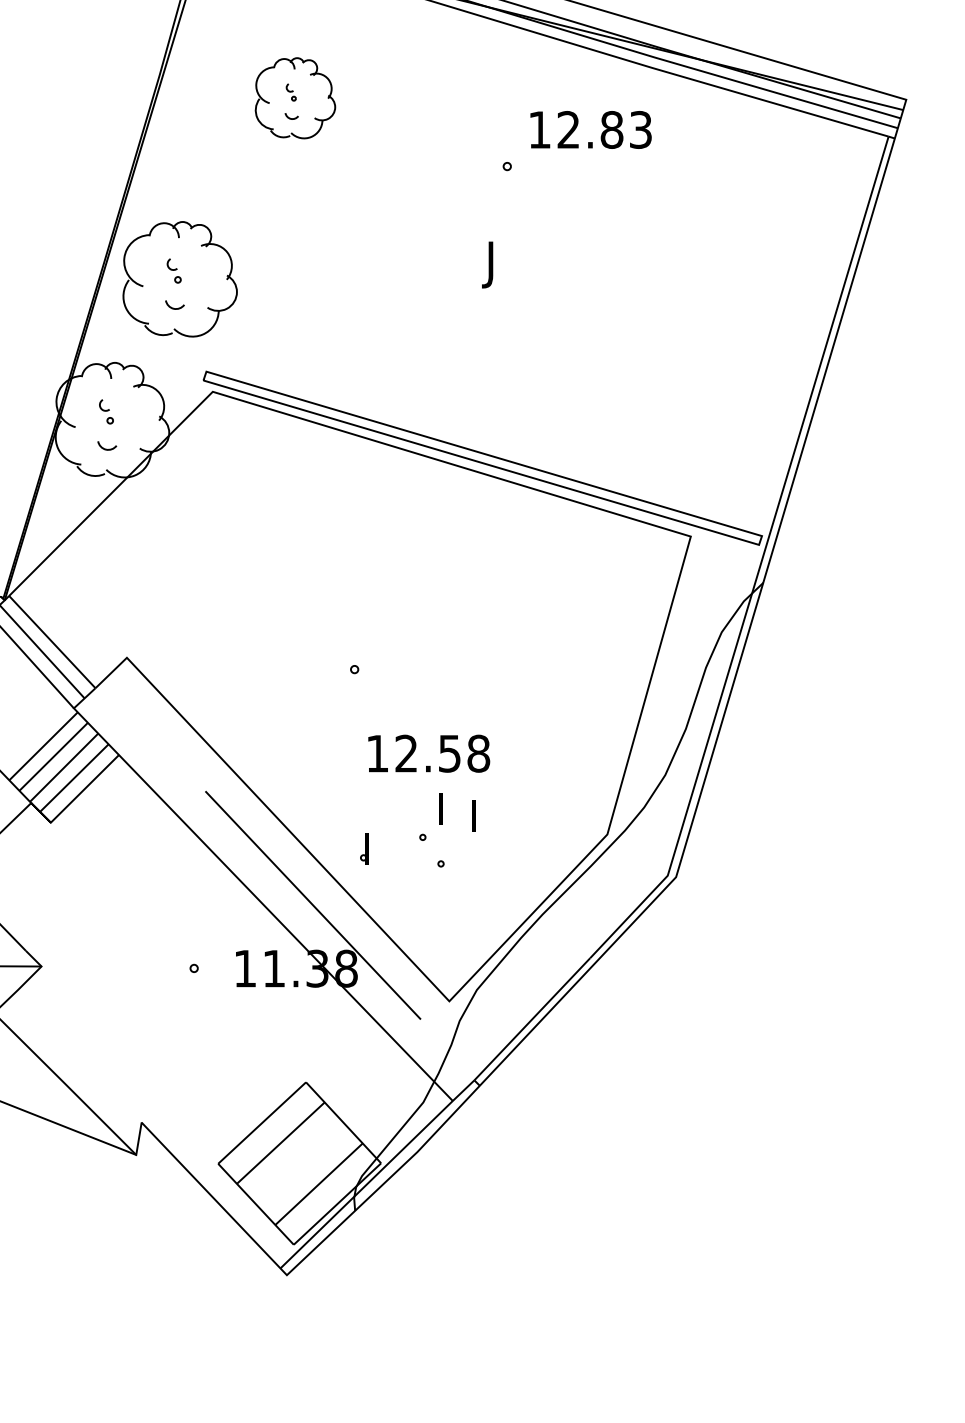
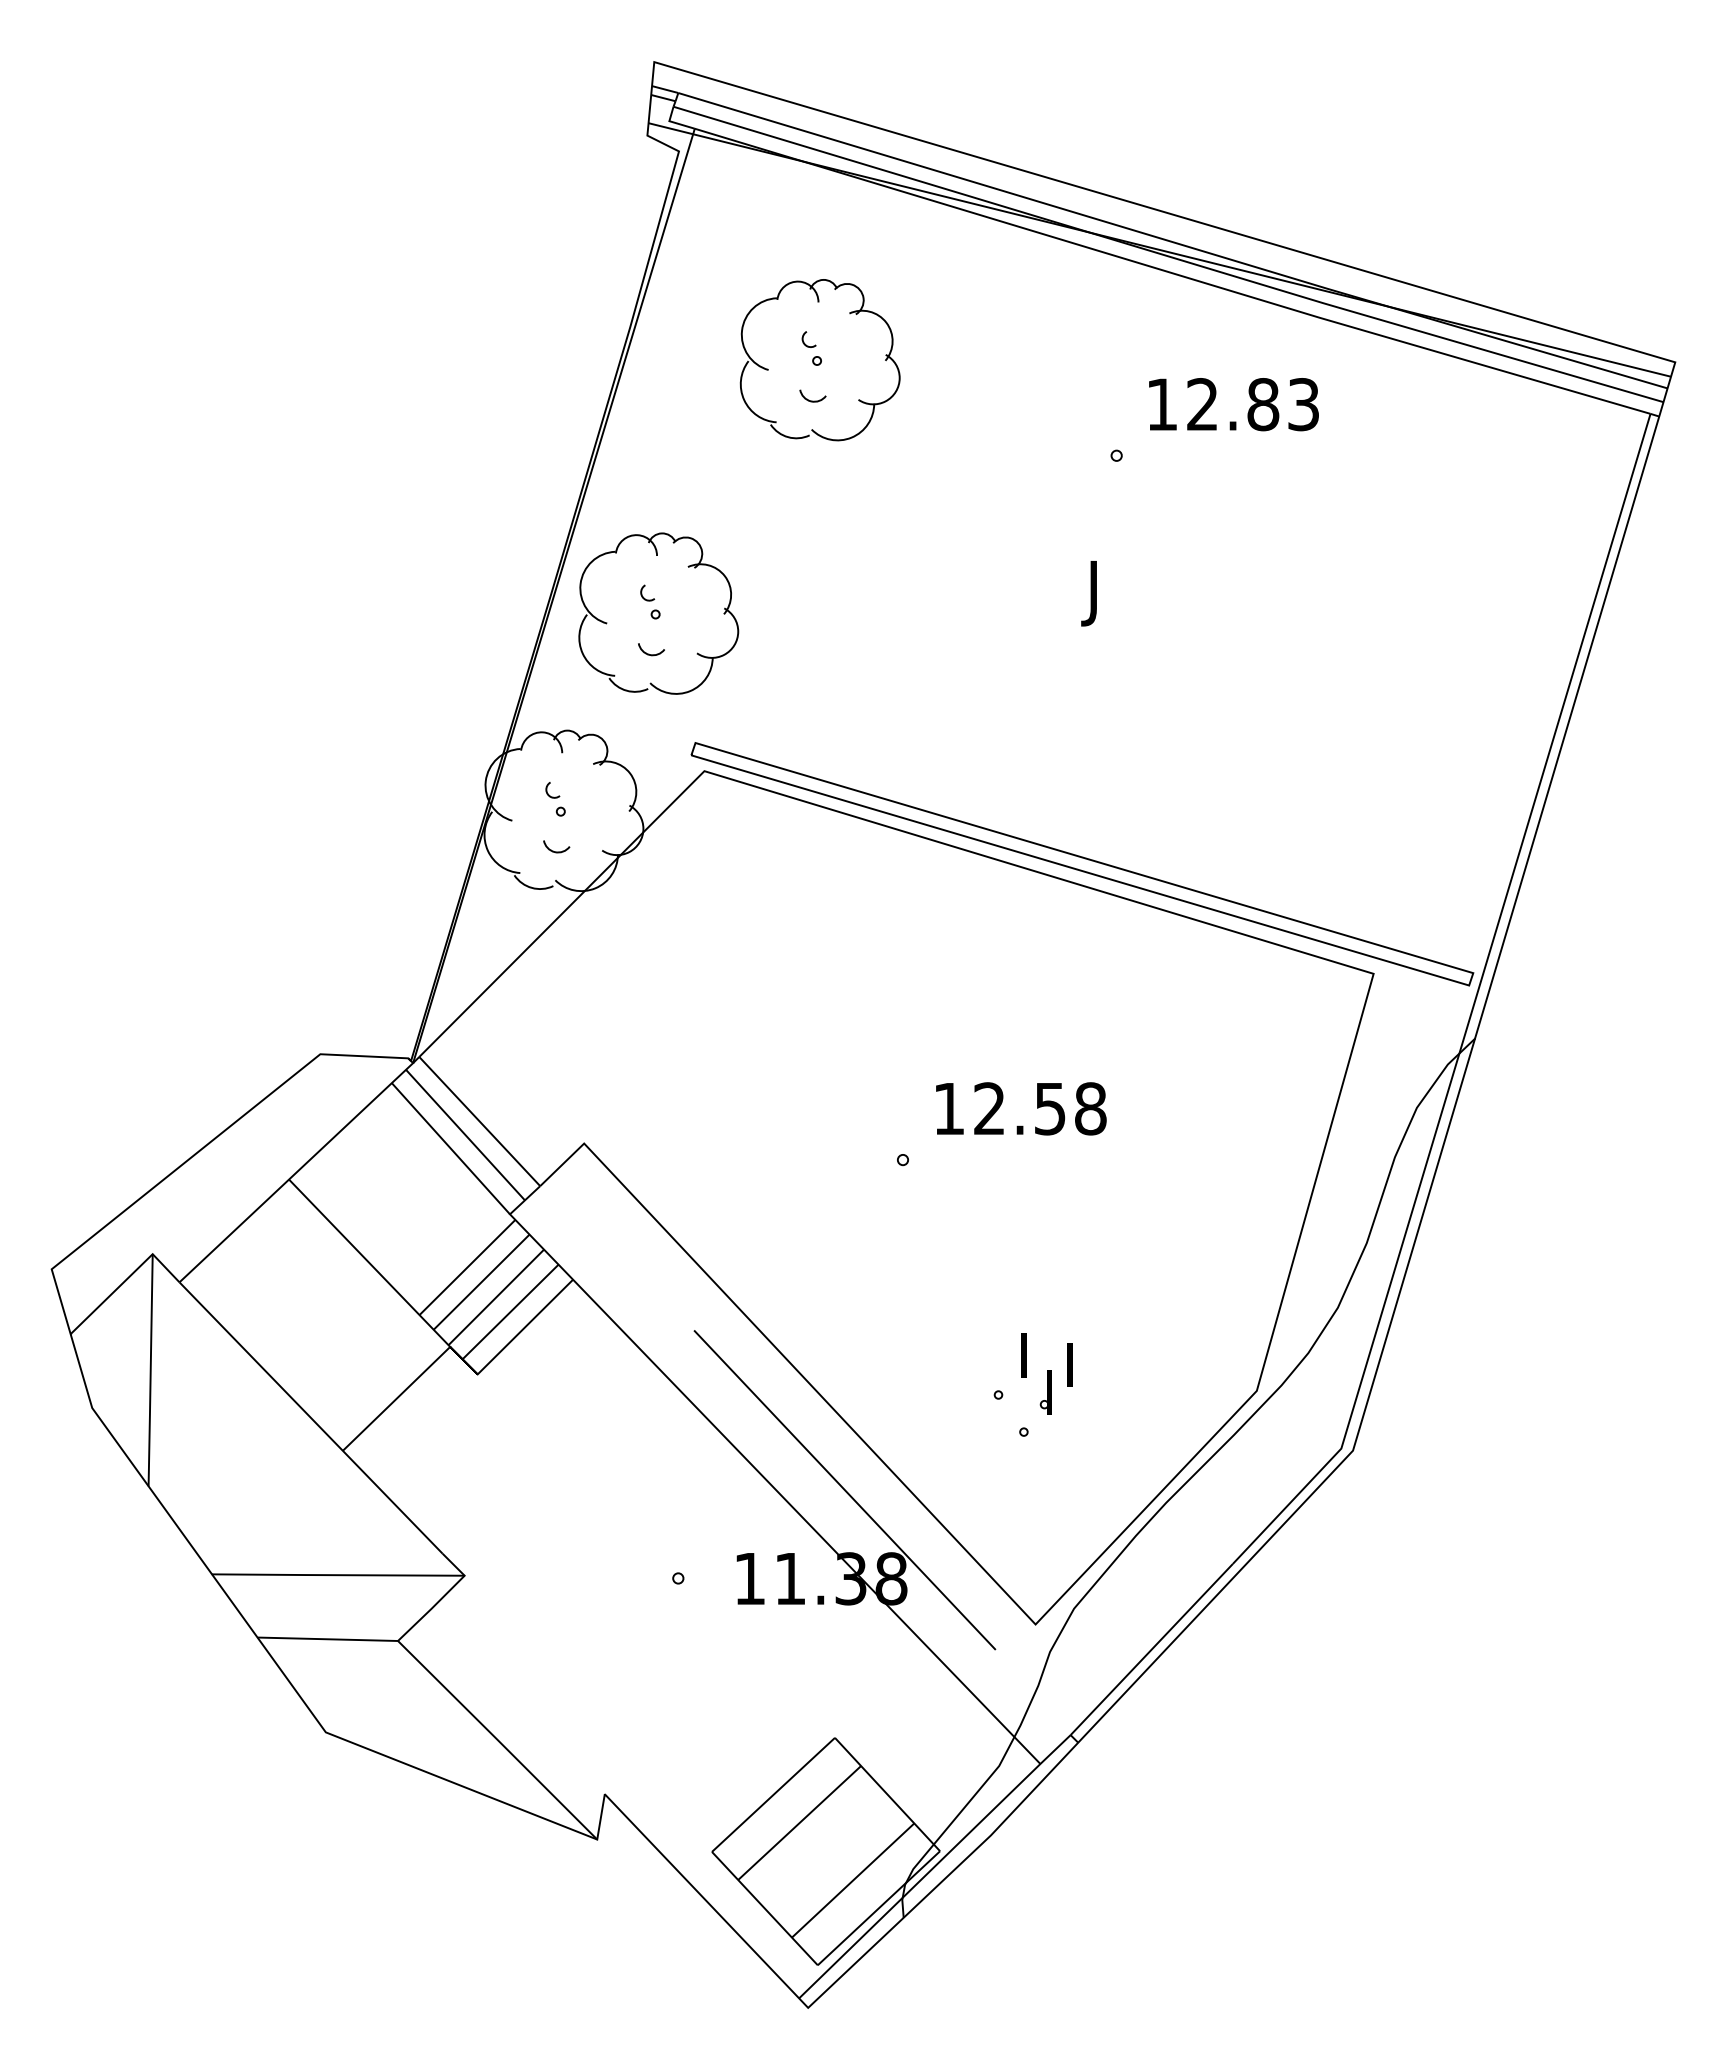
part: (295, 98) -> (819, 360), size x1.43
text: (429, 753) -> (1021, 1108), moved
part: (364, 849) -> (1045, 1392), moved

